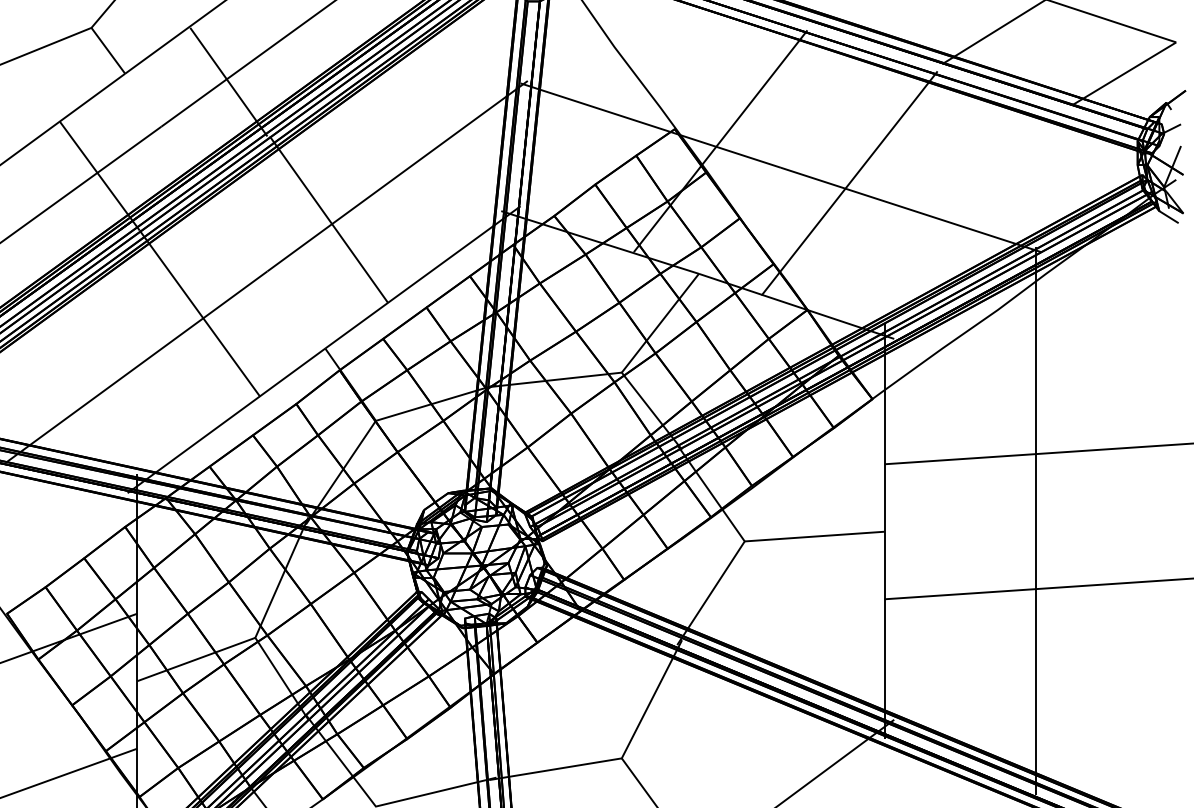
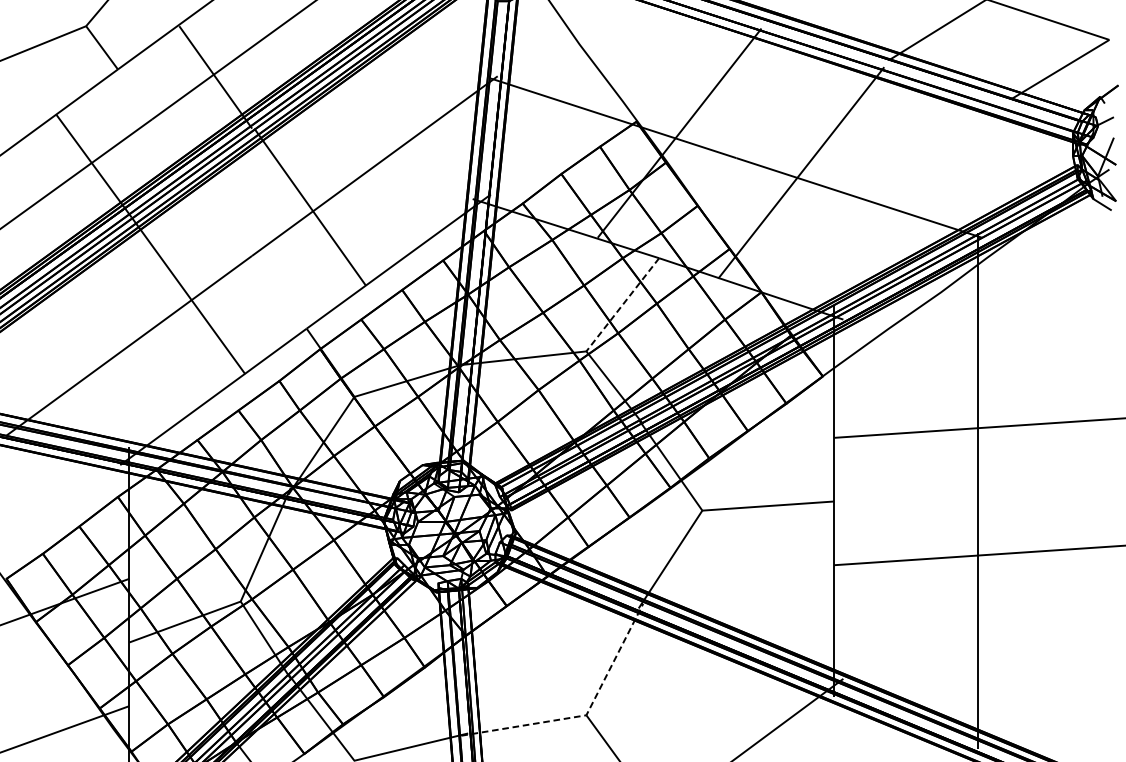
line: (660, 323) -> (622, 305), solid -> dashed
line: (621, 758) -> (586, 715), solid -> dashed

